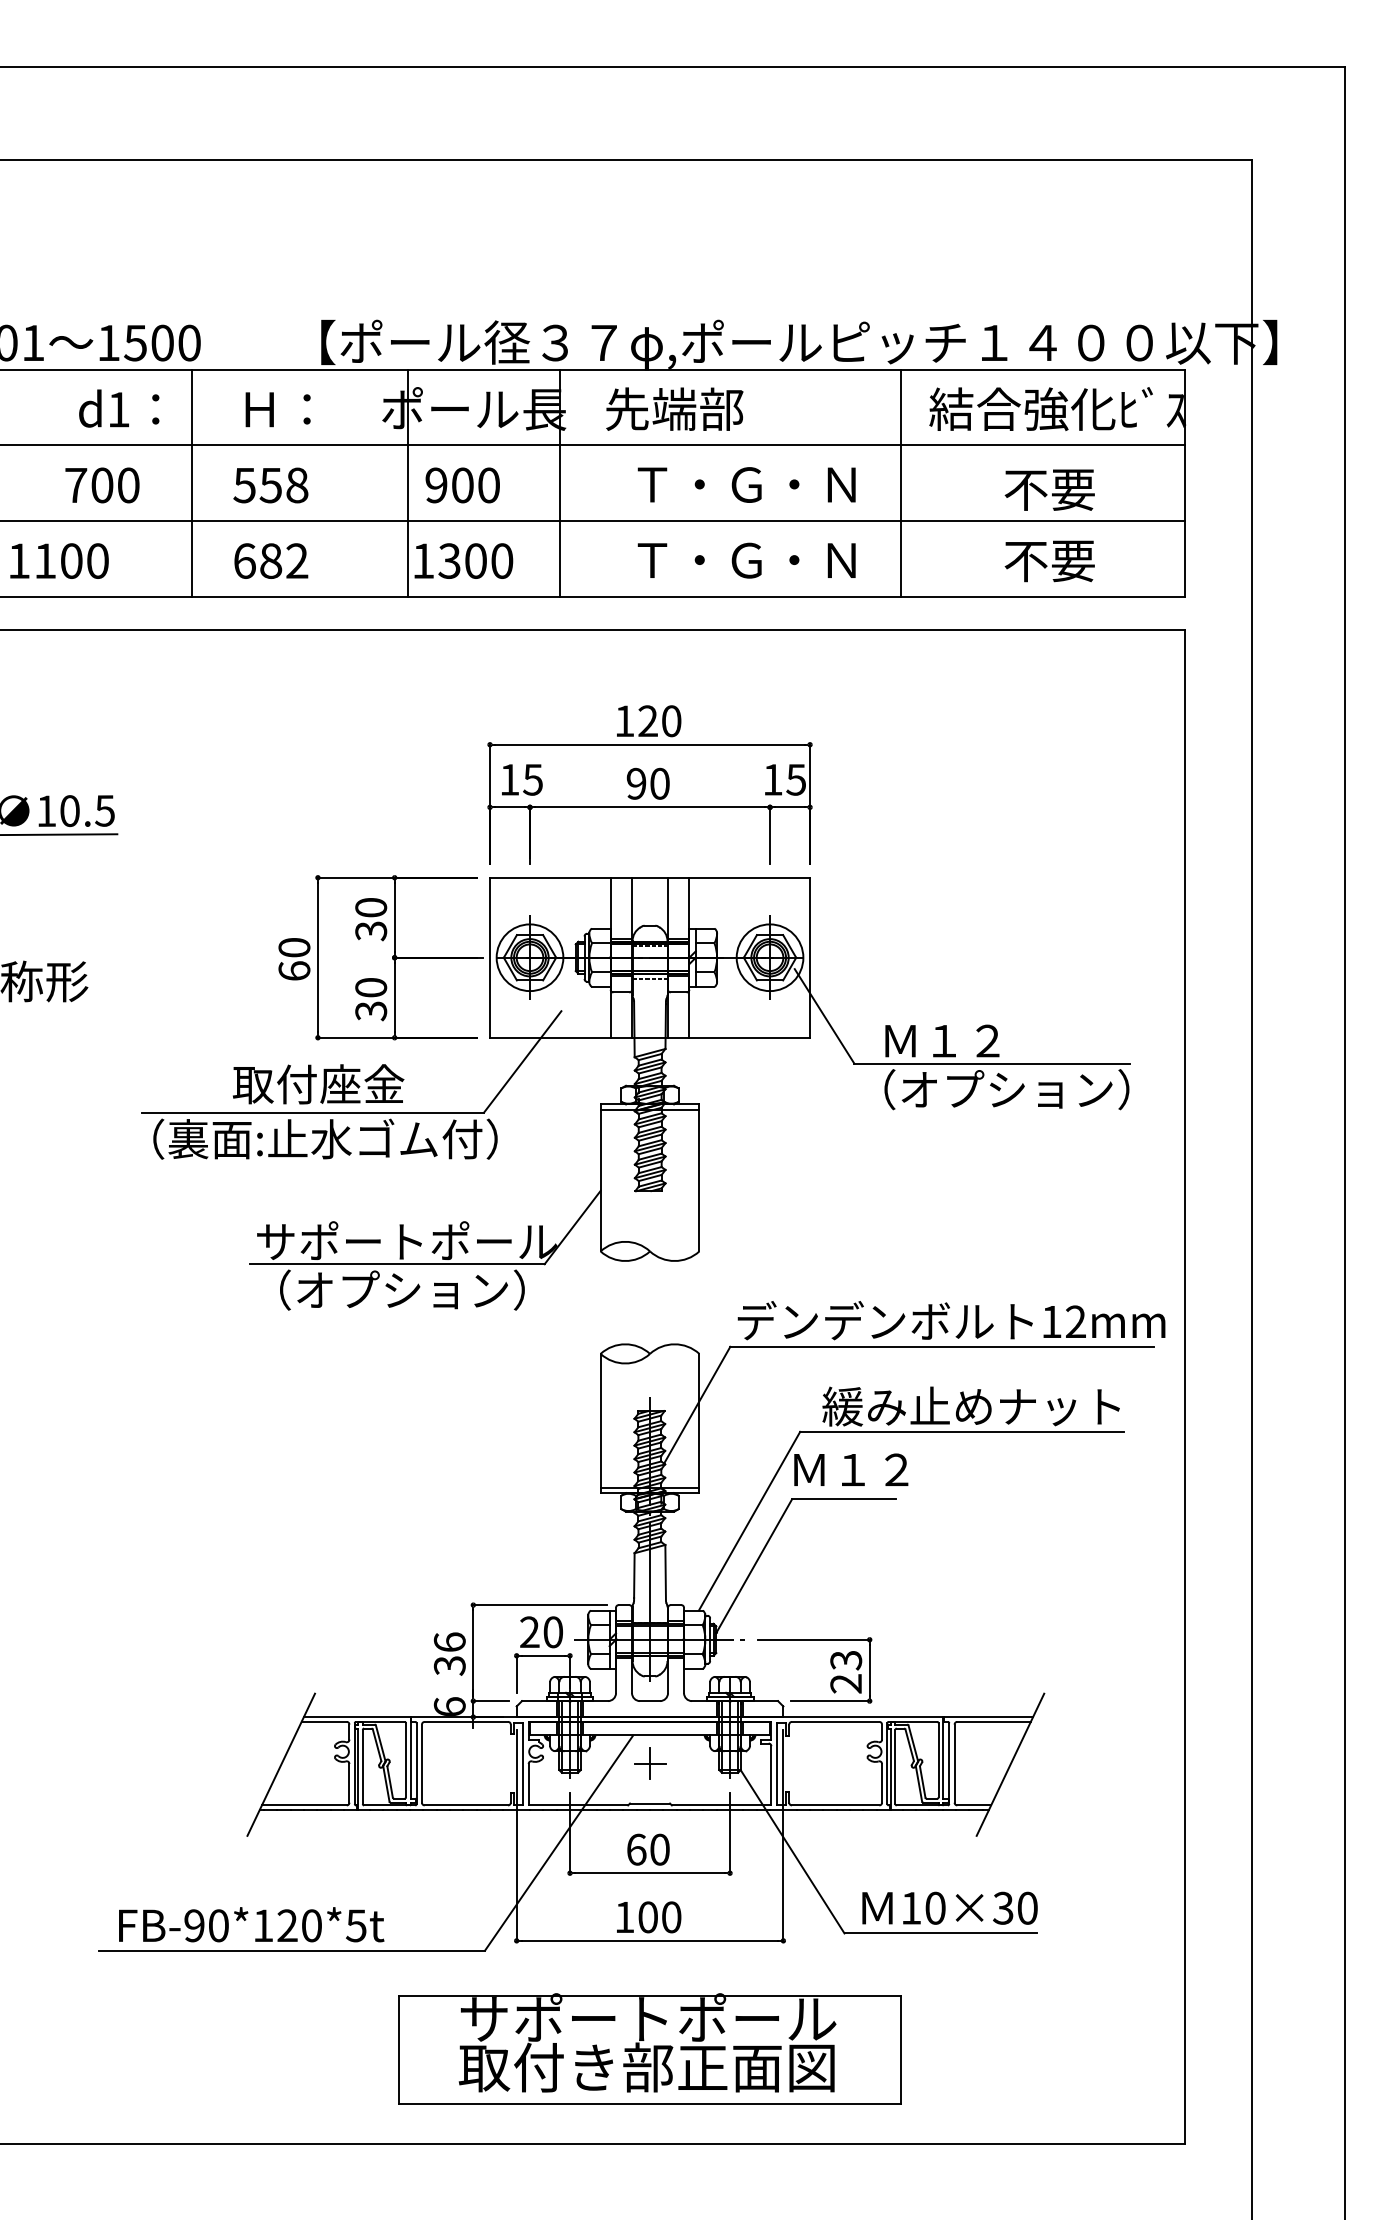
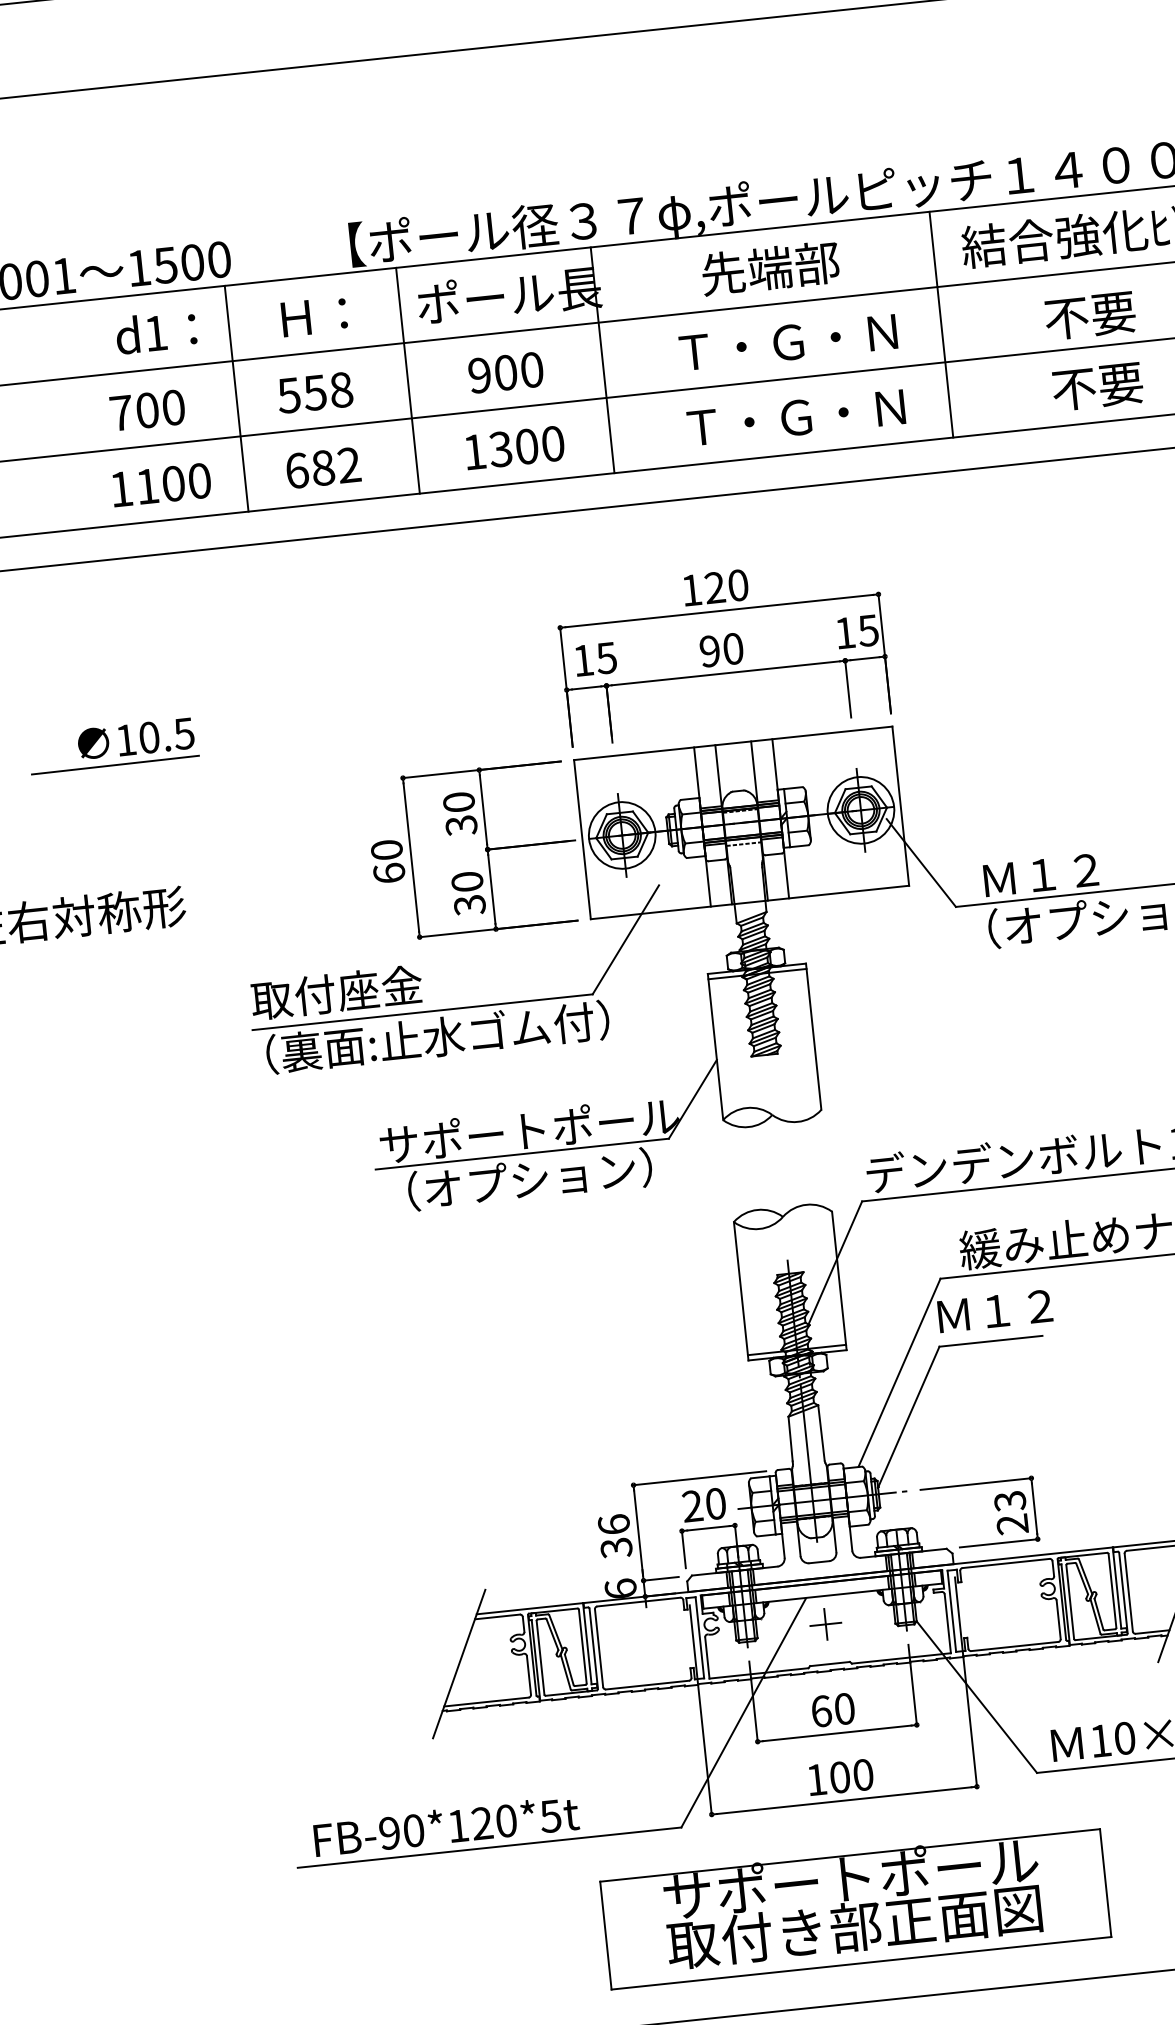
text: (674, 408) -> (770, 267), moved
line: (408, 482) -> (407, 380), moved
text: (59, 560) -> (161, 484), moved
text: (318, 1084) -> (336, 992), moved

